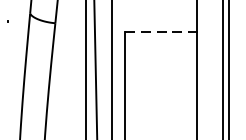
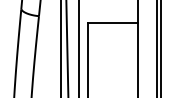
line: (161, 32) -> (113, 22), dashed -> solid

